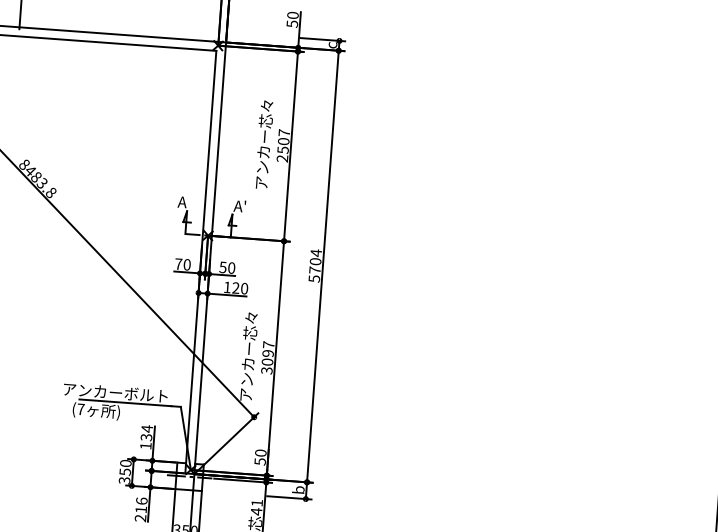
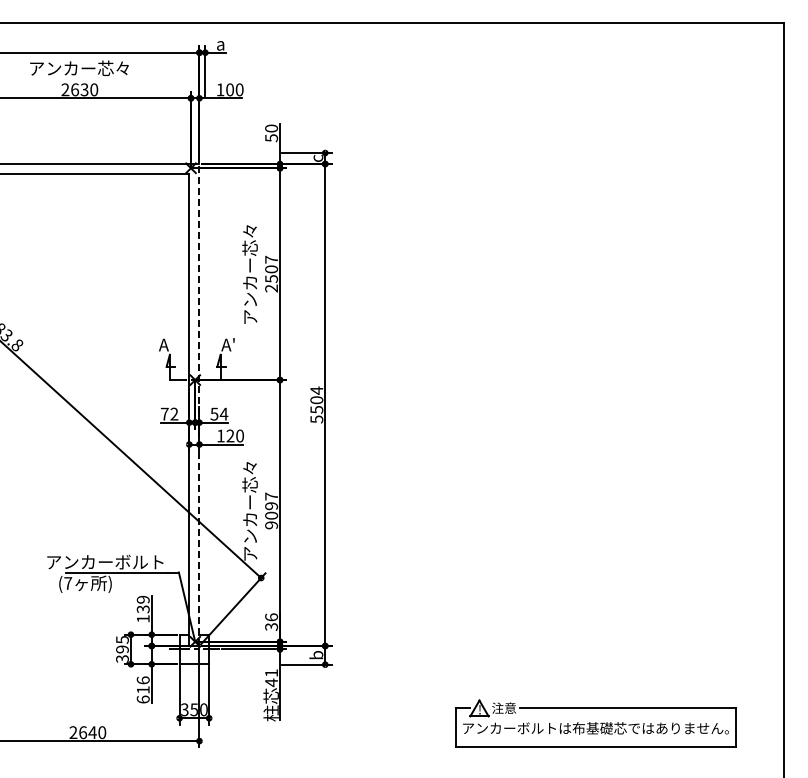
line: (210, 257) -> (199, 404), solid -> dashed
text: (187, 264) -> (174, 413), 70 -> 72
text: (231, 267) -> (223, 413), 50 -> 54
text: (314, 269) -> (316, 409), 5704 -> 5504
text: (266, 370) -> (271, 525), 3097 -> 9097
text: (146, 428) -> (142, 599), 134 -> 139
text: (260, 456) -> (271, 621), 50 -> 36
text: (125, 467) -> (122, 644), 350 -> 395
text: (139, 518) -> (142, 699), 216 -> 616

